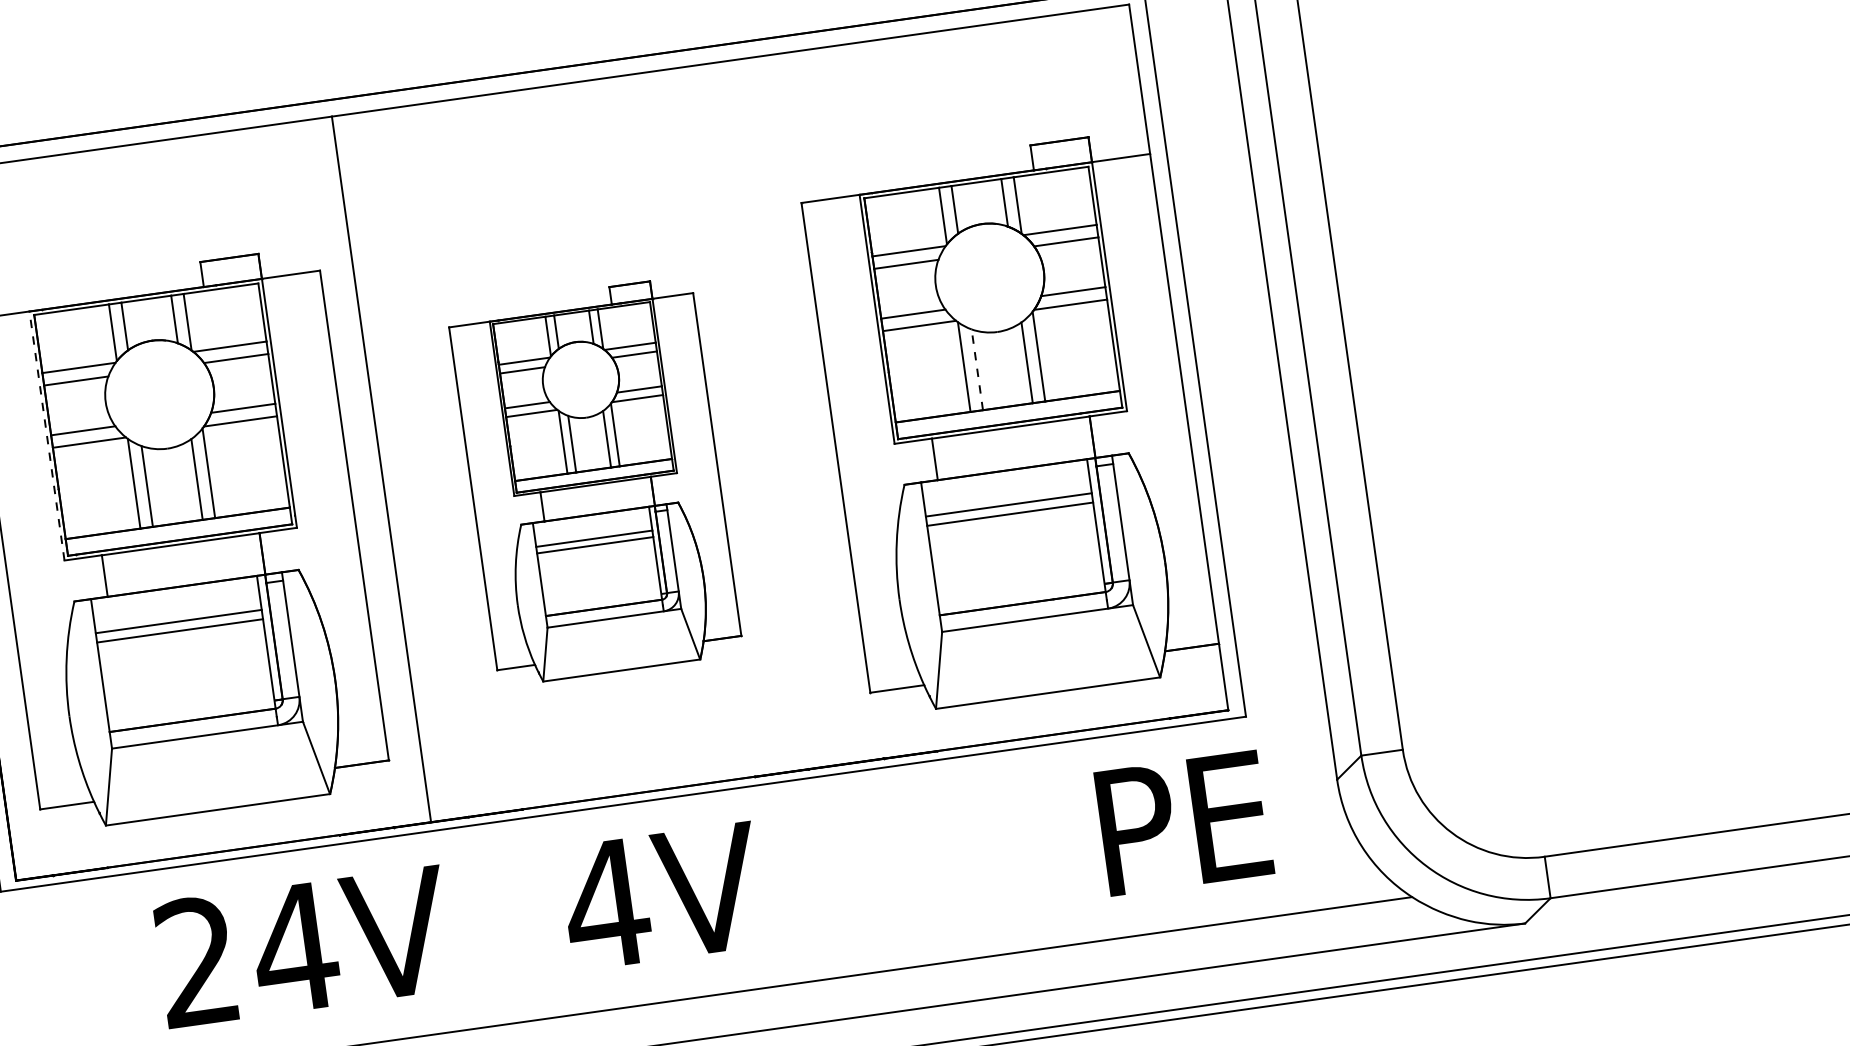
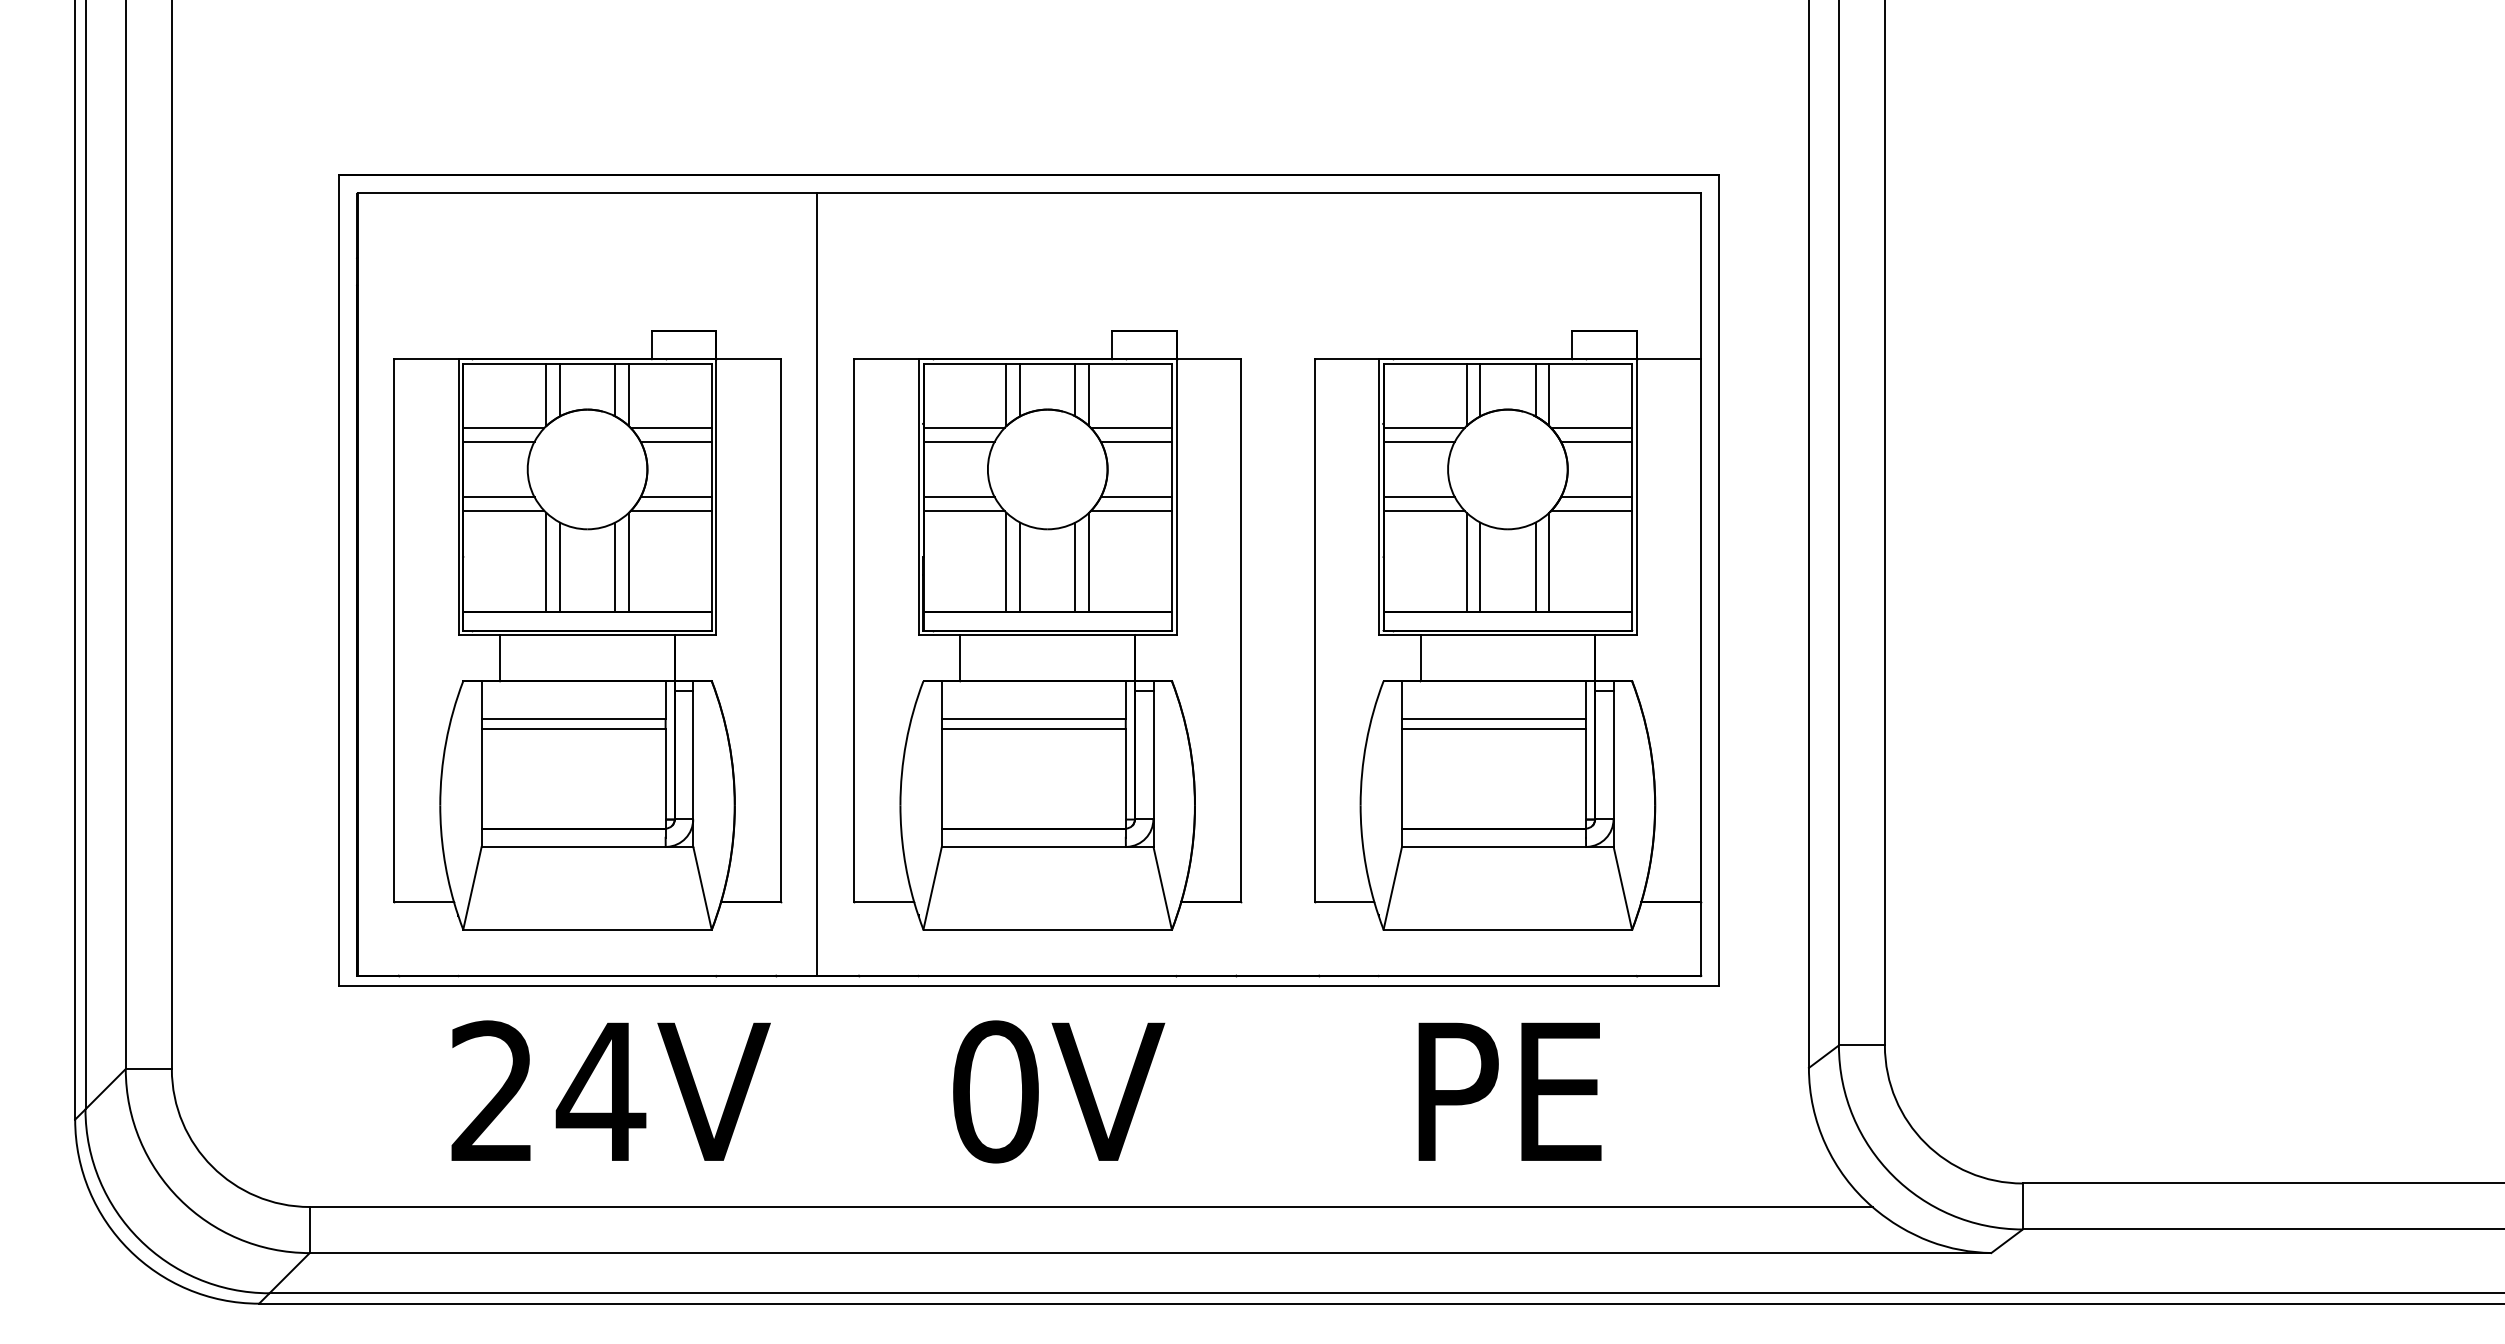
line: (977, 369) -> (1480, 567), dashed -> solid
line: (46, 435) -> (458, 496), dashed -> solid
part: (594, 481) -> (1047, 630), size x1.43
text: (1183, 822) -> (1509, 1091), moved
text: (606, 904) -> (995, 1091), 4V -> 0V
text: (303, 945) -> (610, 1090), moved

